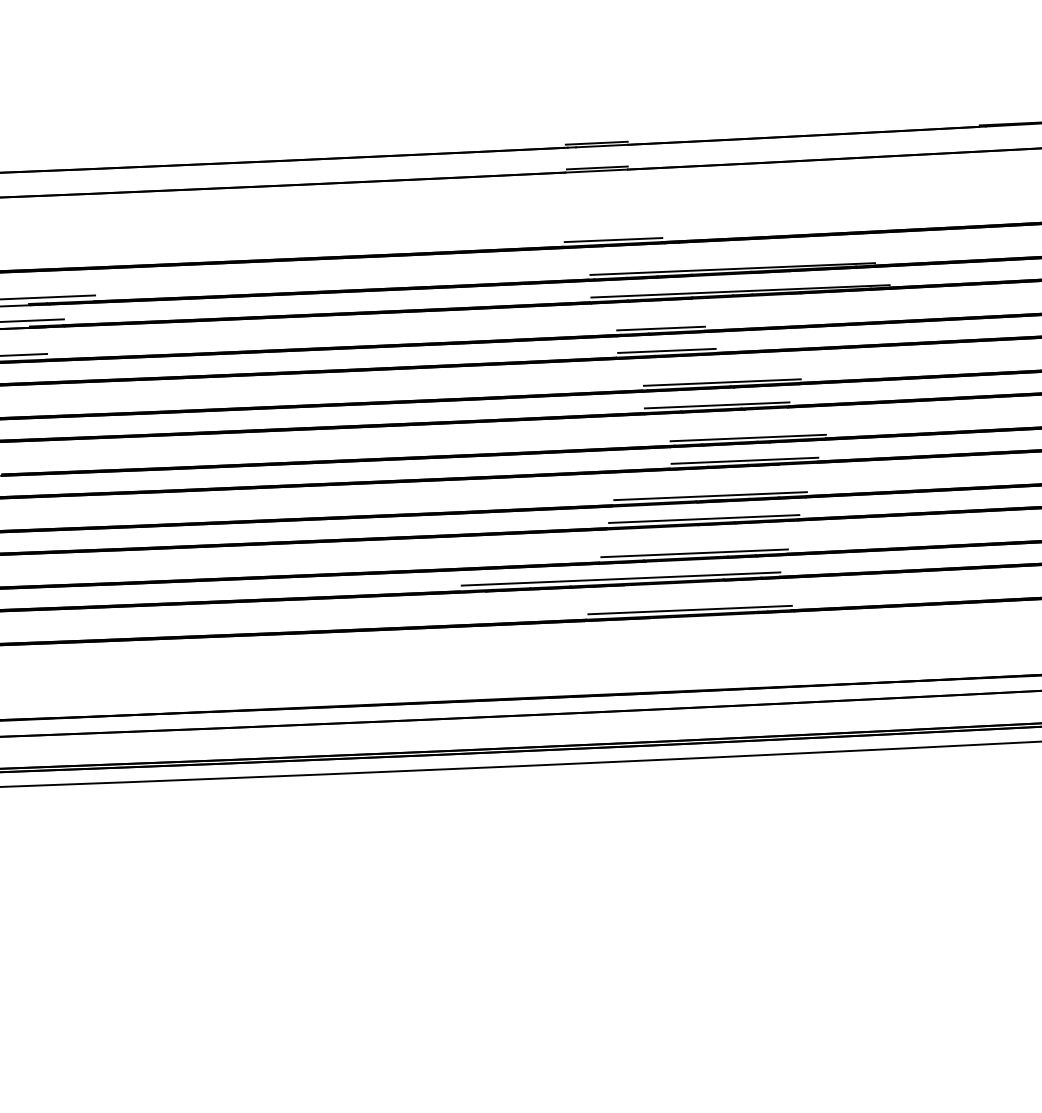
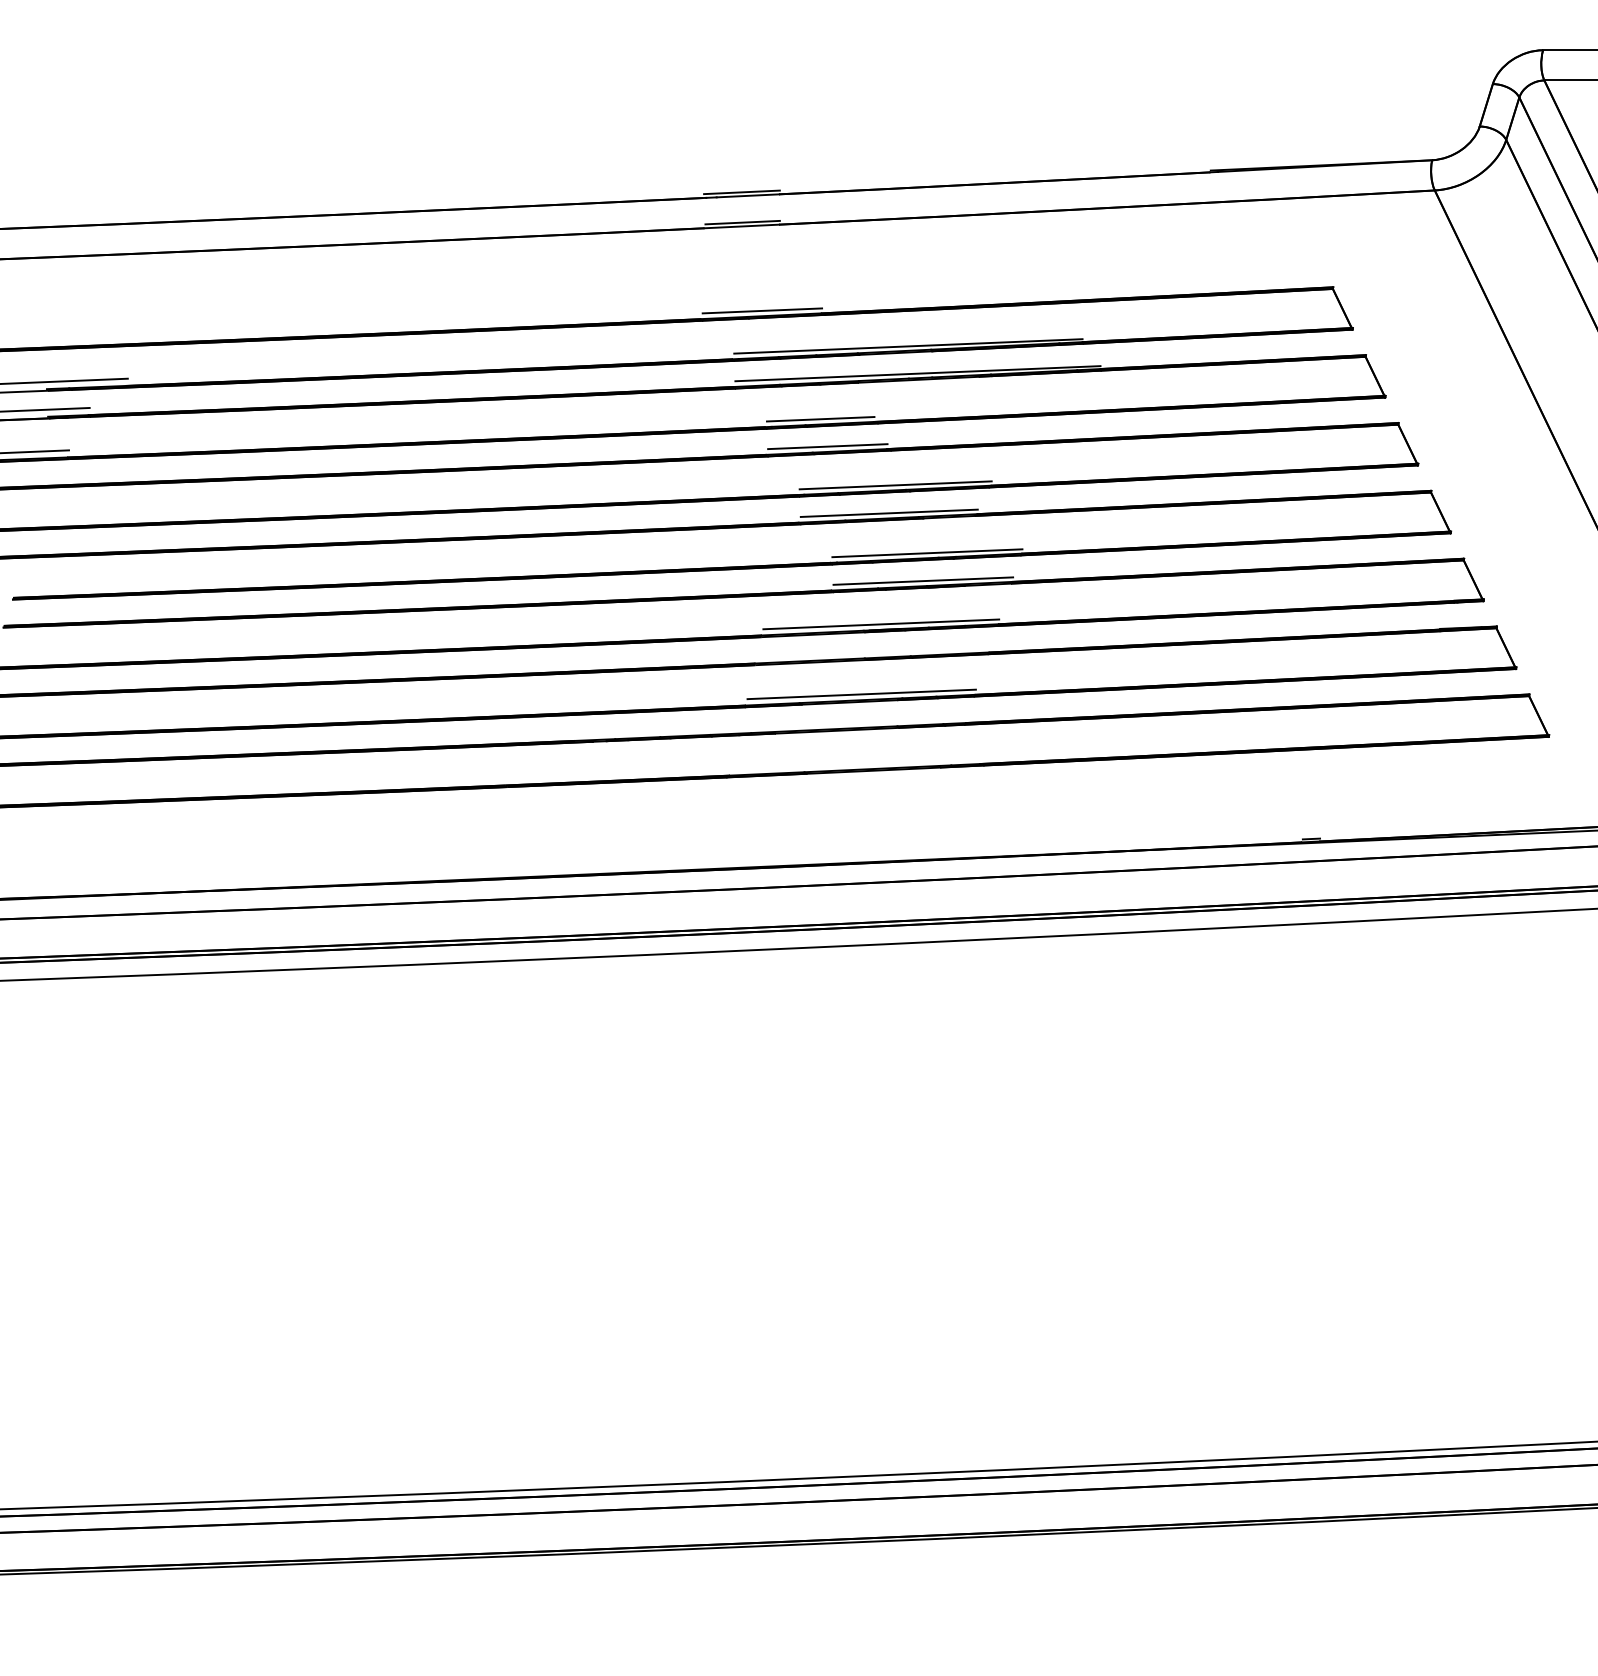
line: (704, 519) -> (873, 652), removed
line: (620, 578) -> (771, 725), removed
line: (689, 609) -> (855, 763), removed

